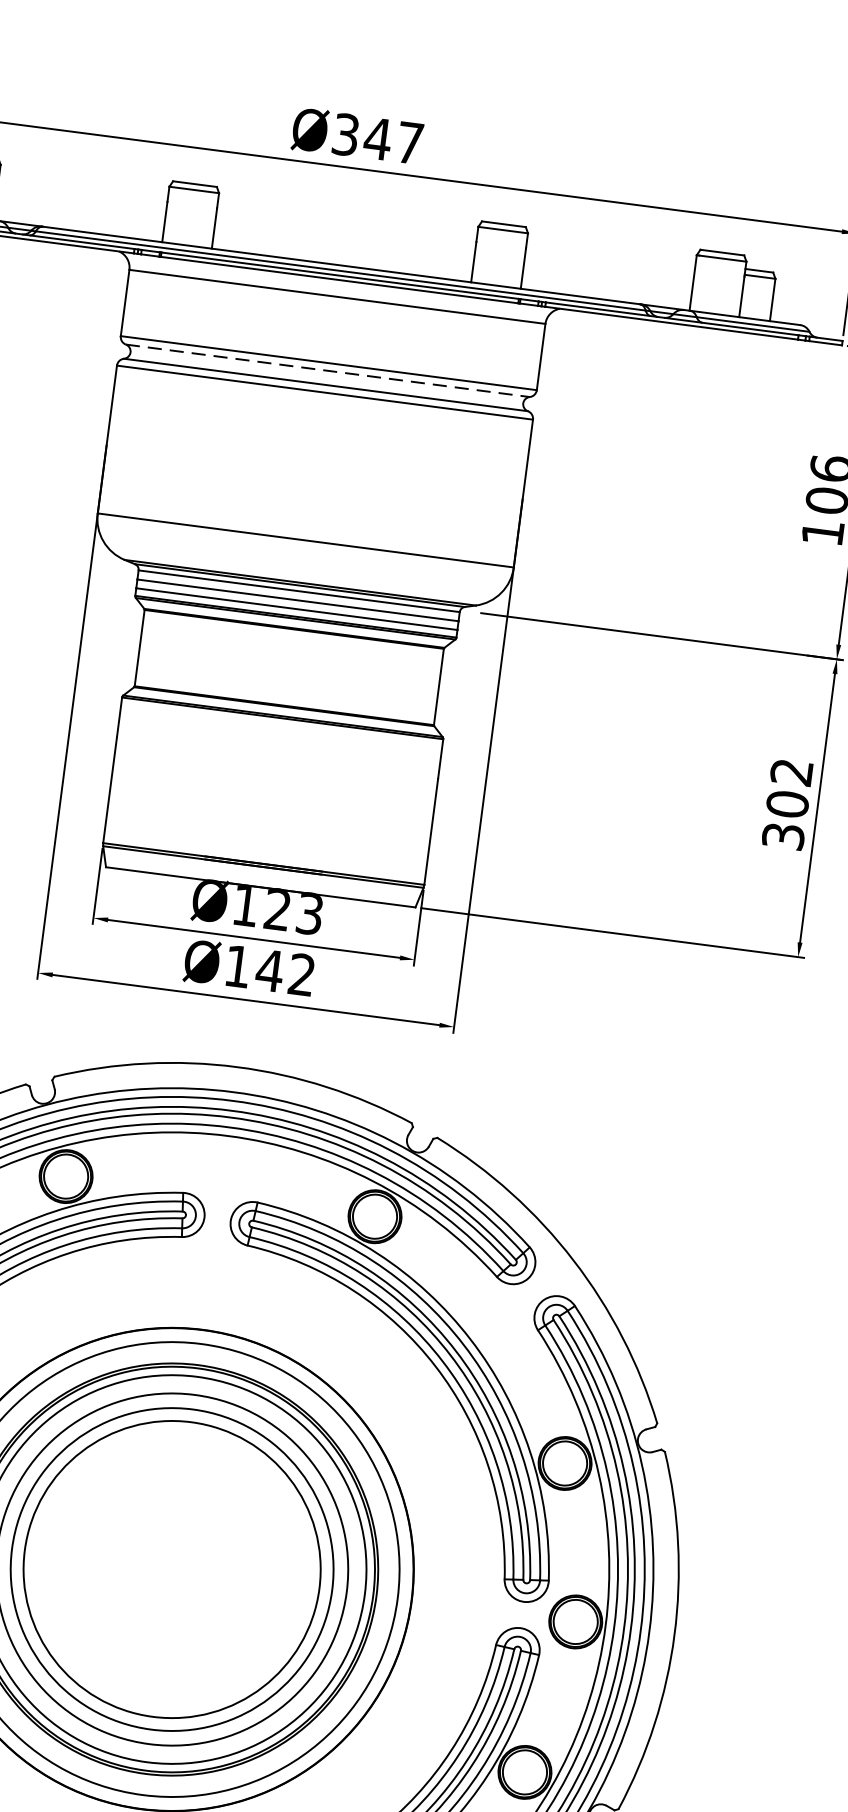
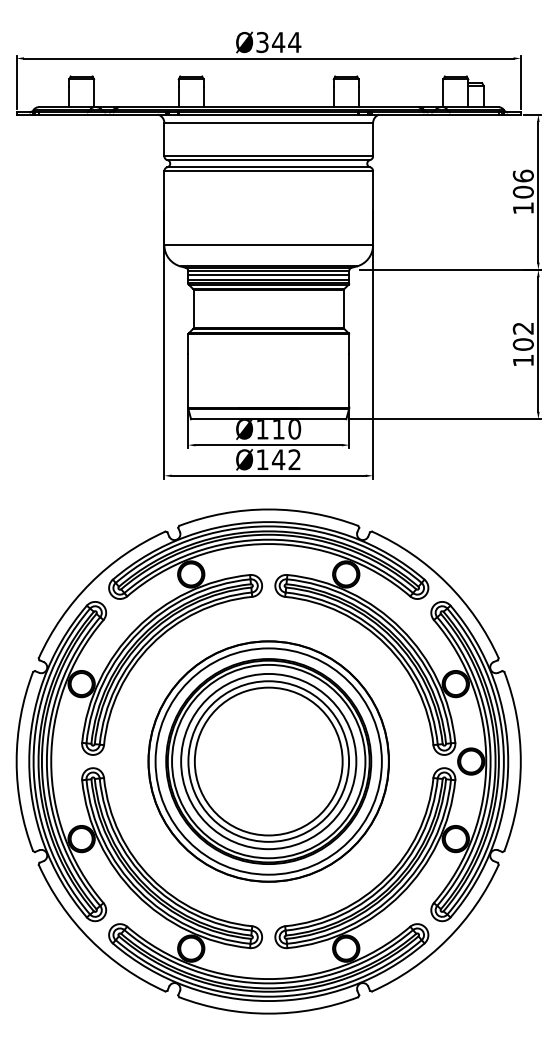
text: (409, 143) -> (294, 42), Ø347 -> Ø344
line: (329, 371) -> (269, 160), dashed -> solid
text: (781, 835) -> (522, 360), 302 -> 102
text: (293, 912) -> (286, 429), Ø123 -> Ø110

